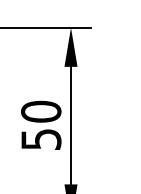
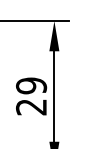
text: (41, 125) -> (31, 96), 50 -> 29

